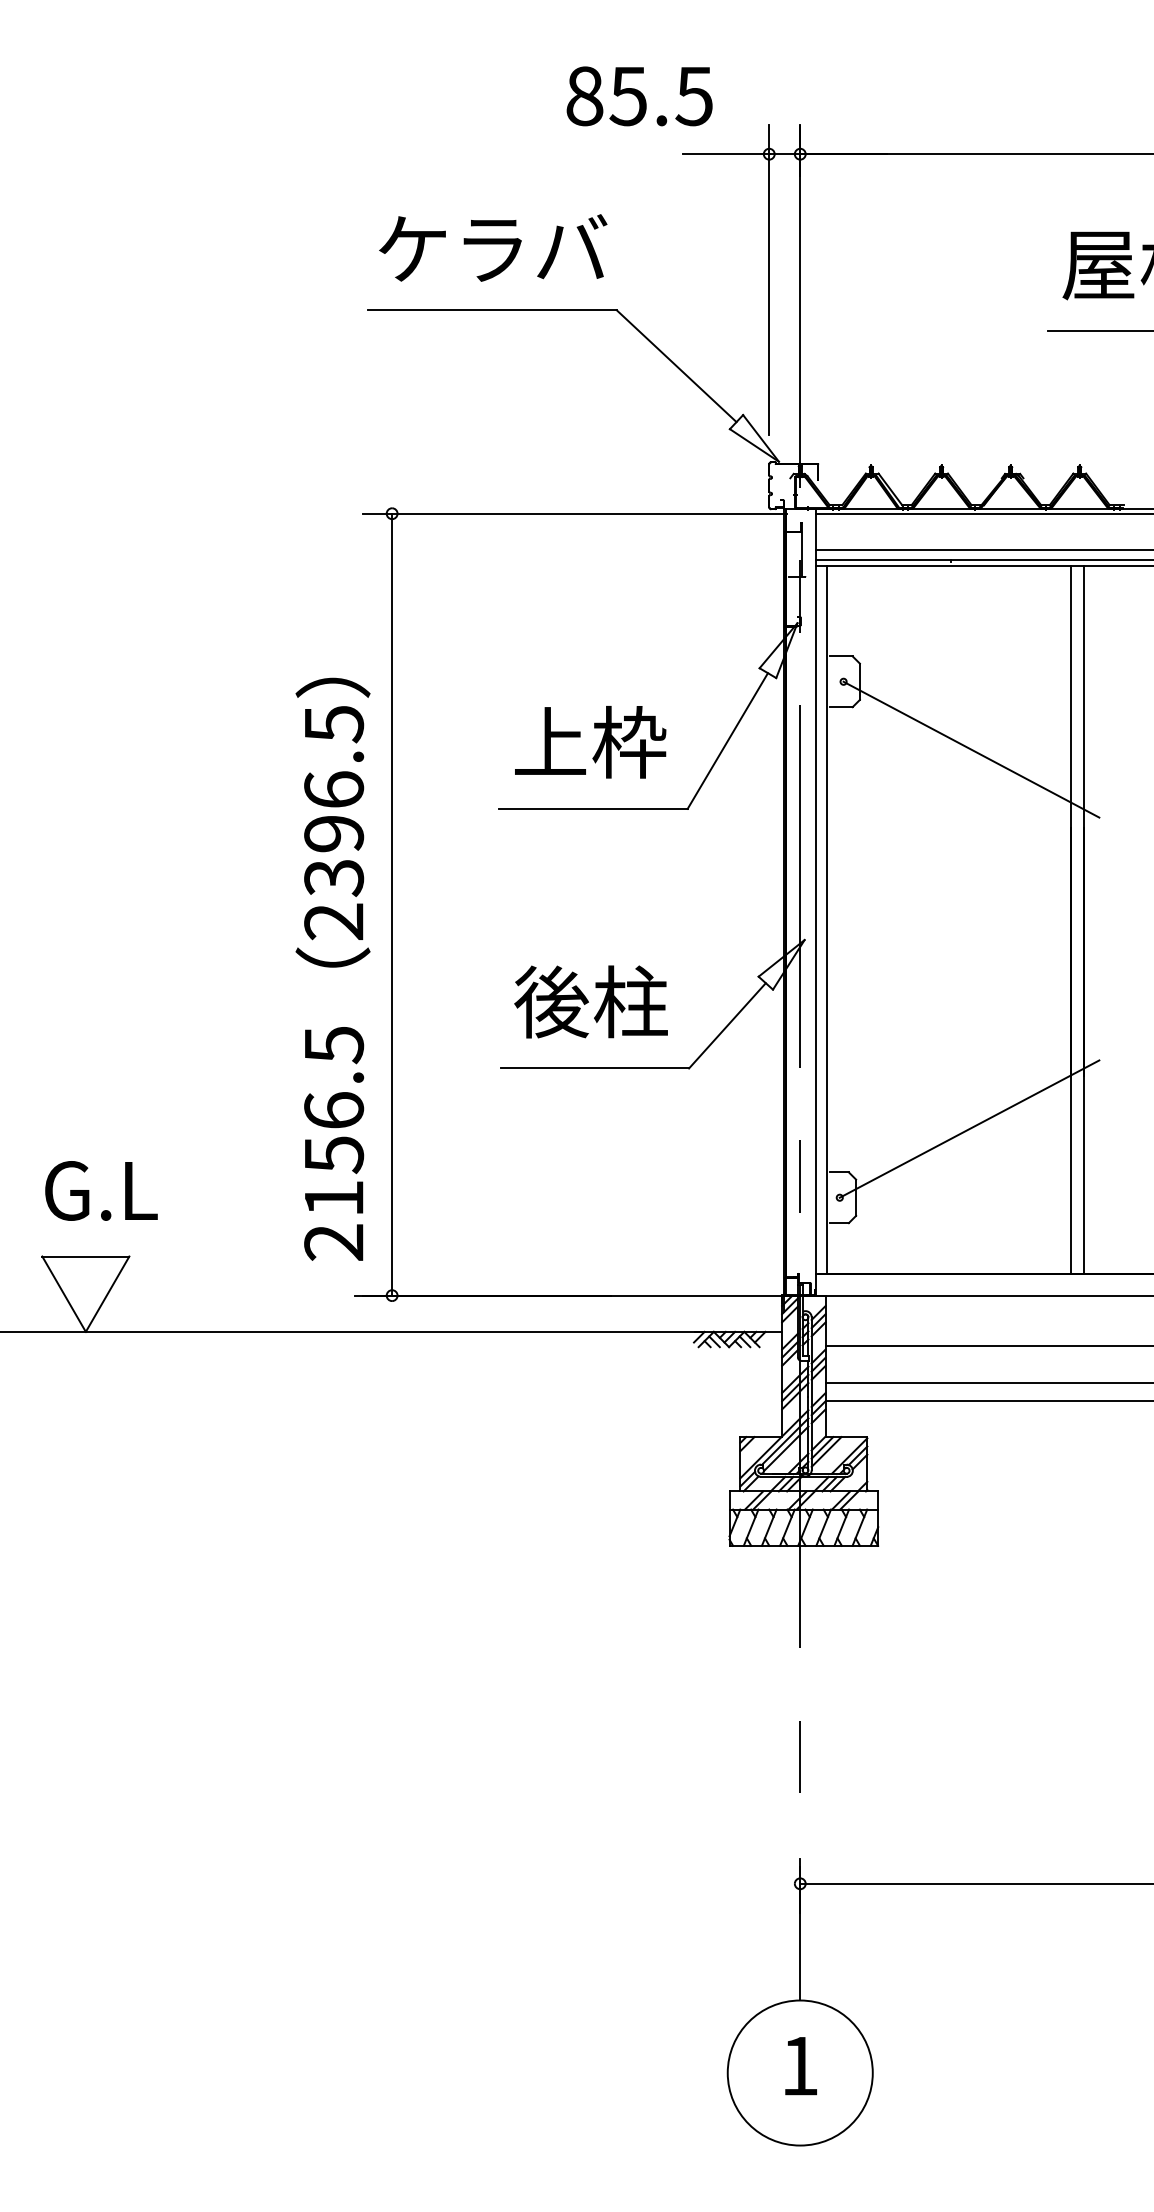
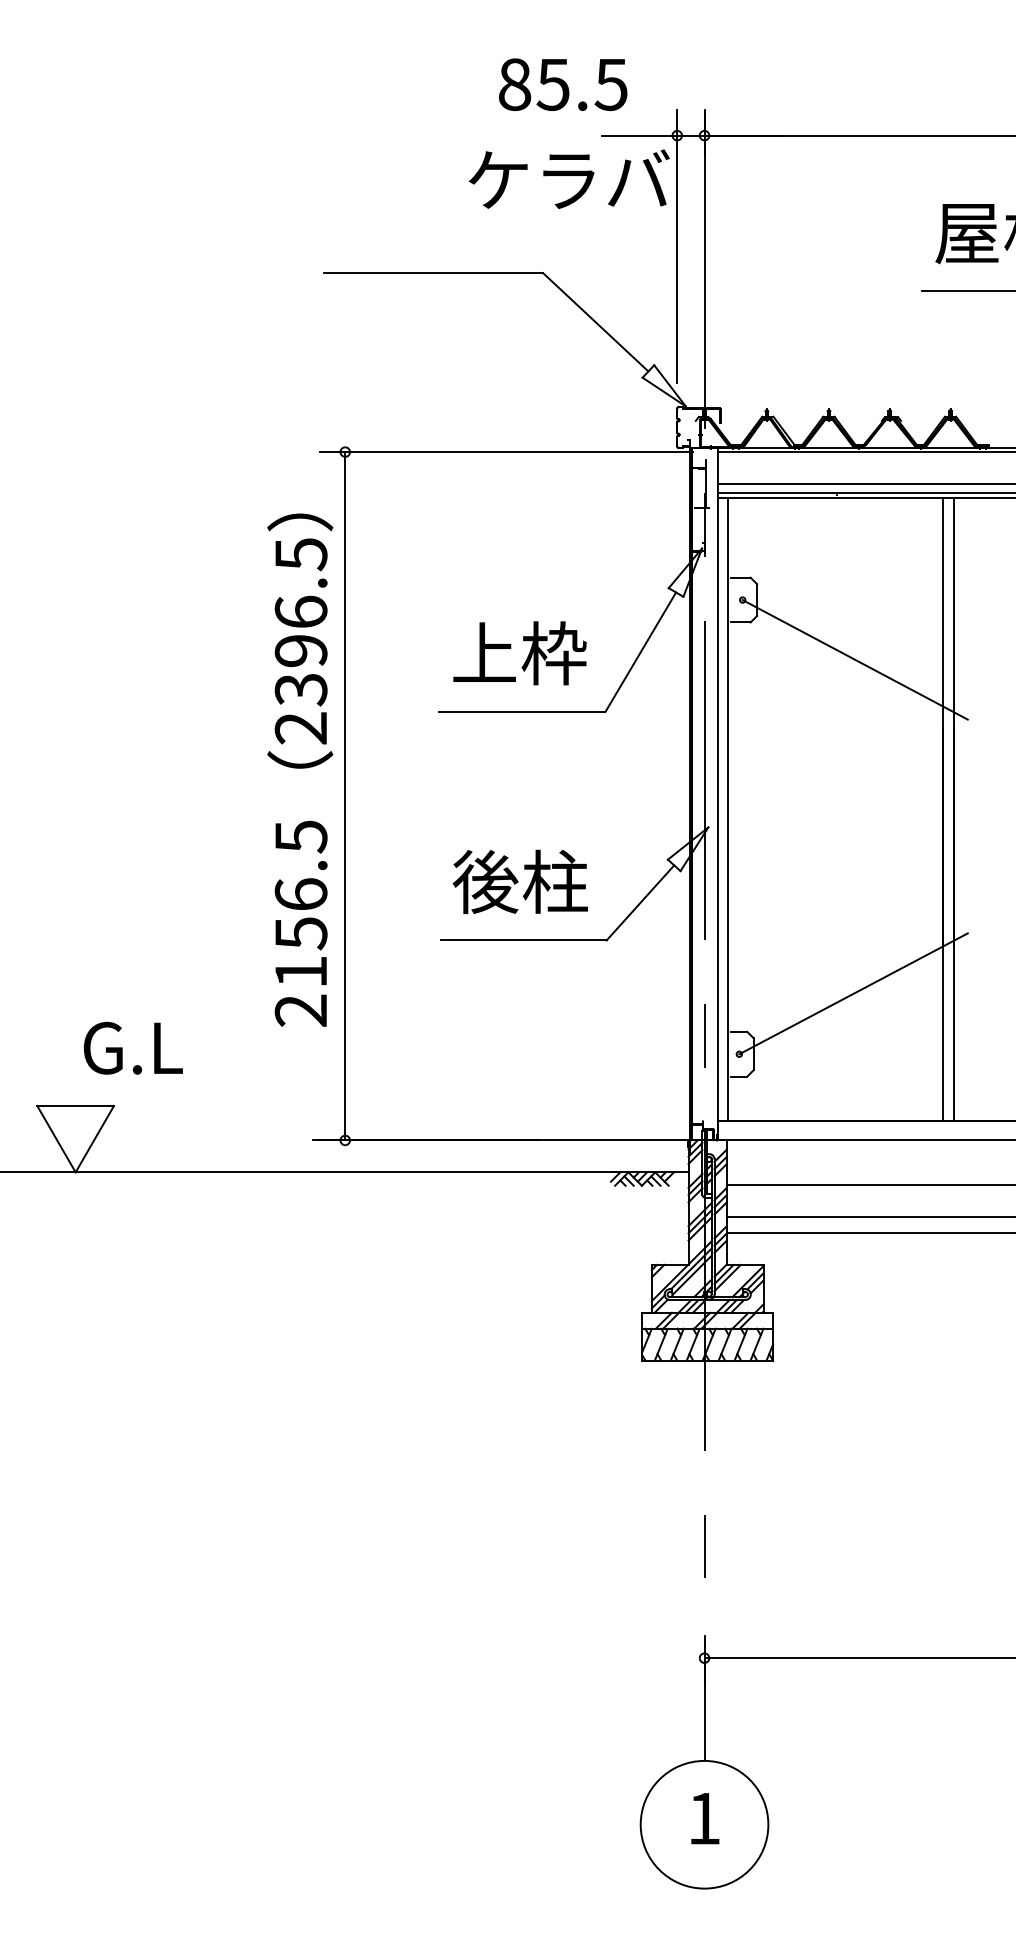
text: (492, 247) -> (568, 178), moved
text: (333, 968) -> (300, 769), moved
text: (101, 1191) -> (133, 1048), moved

